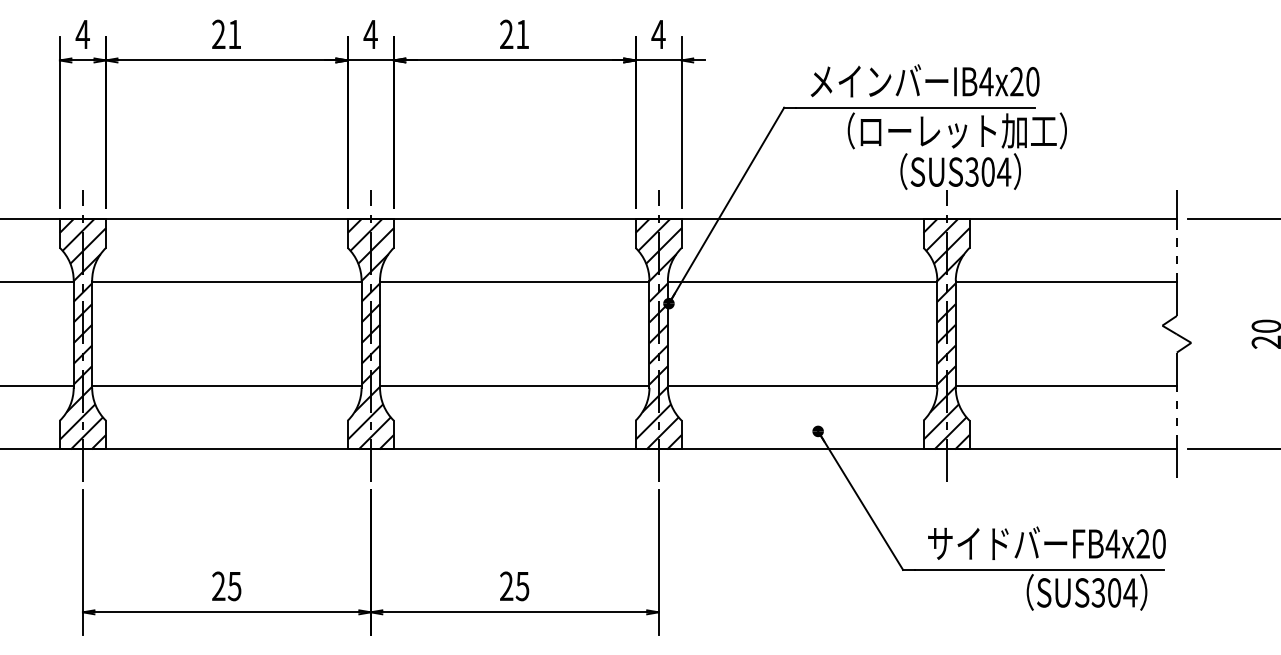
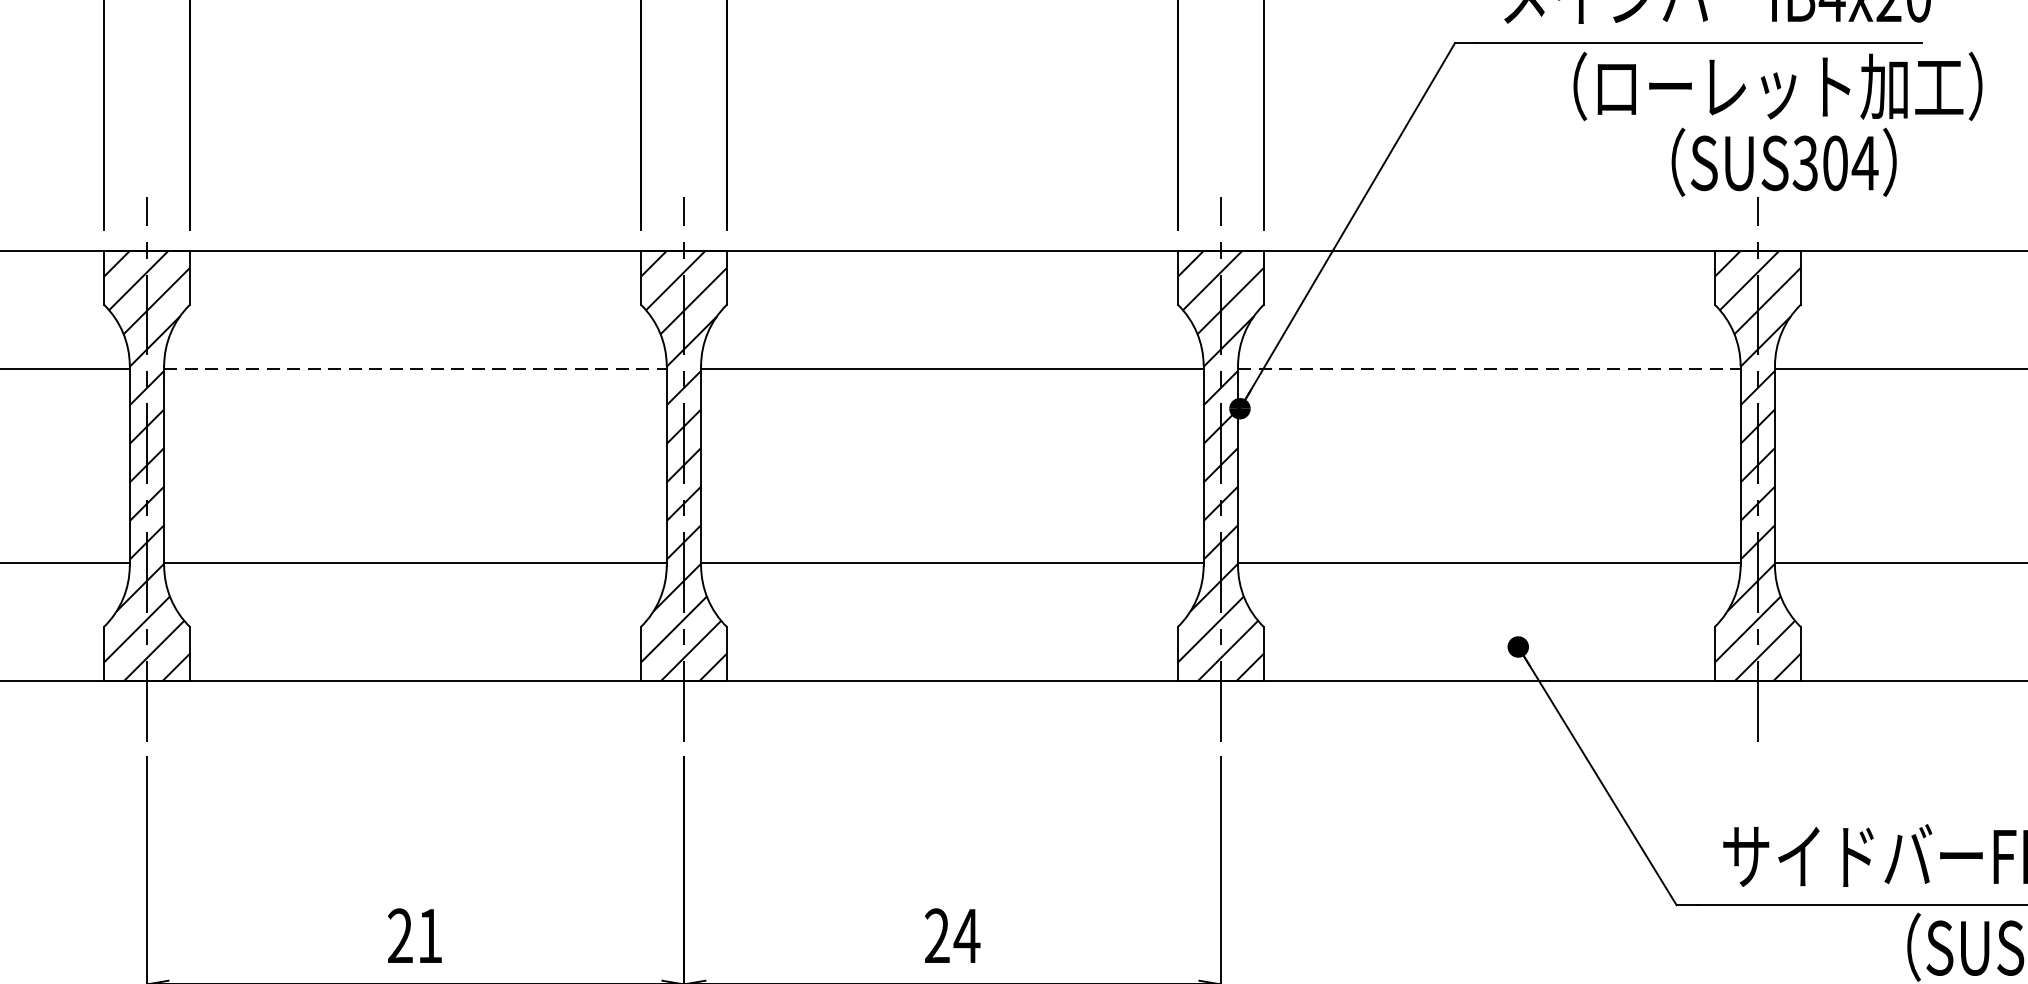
line: (226, 282) -> (414, 369), solid -> dashed
line: (802, 282) -> (1489, 369), solid -> dashed
text: (234, 586) -> (429, 936), 25 -> 21
text: (522, 586) -> (966, 936), 25 -> 24

